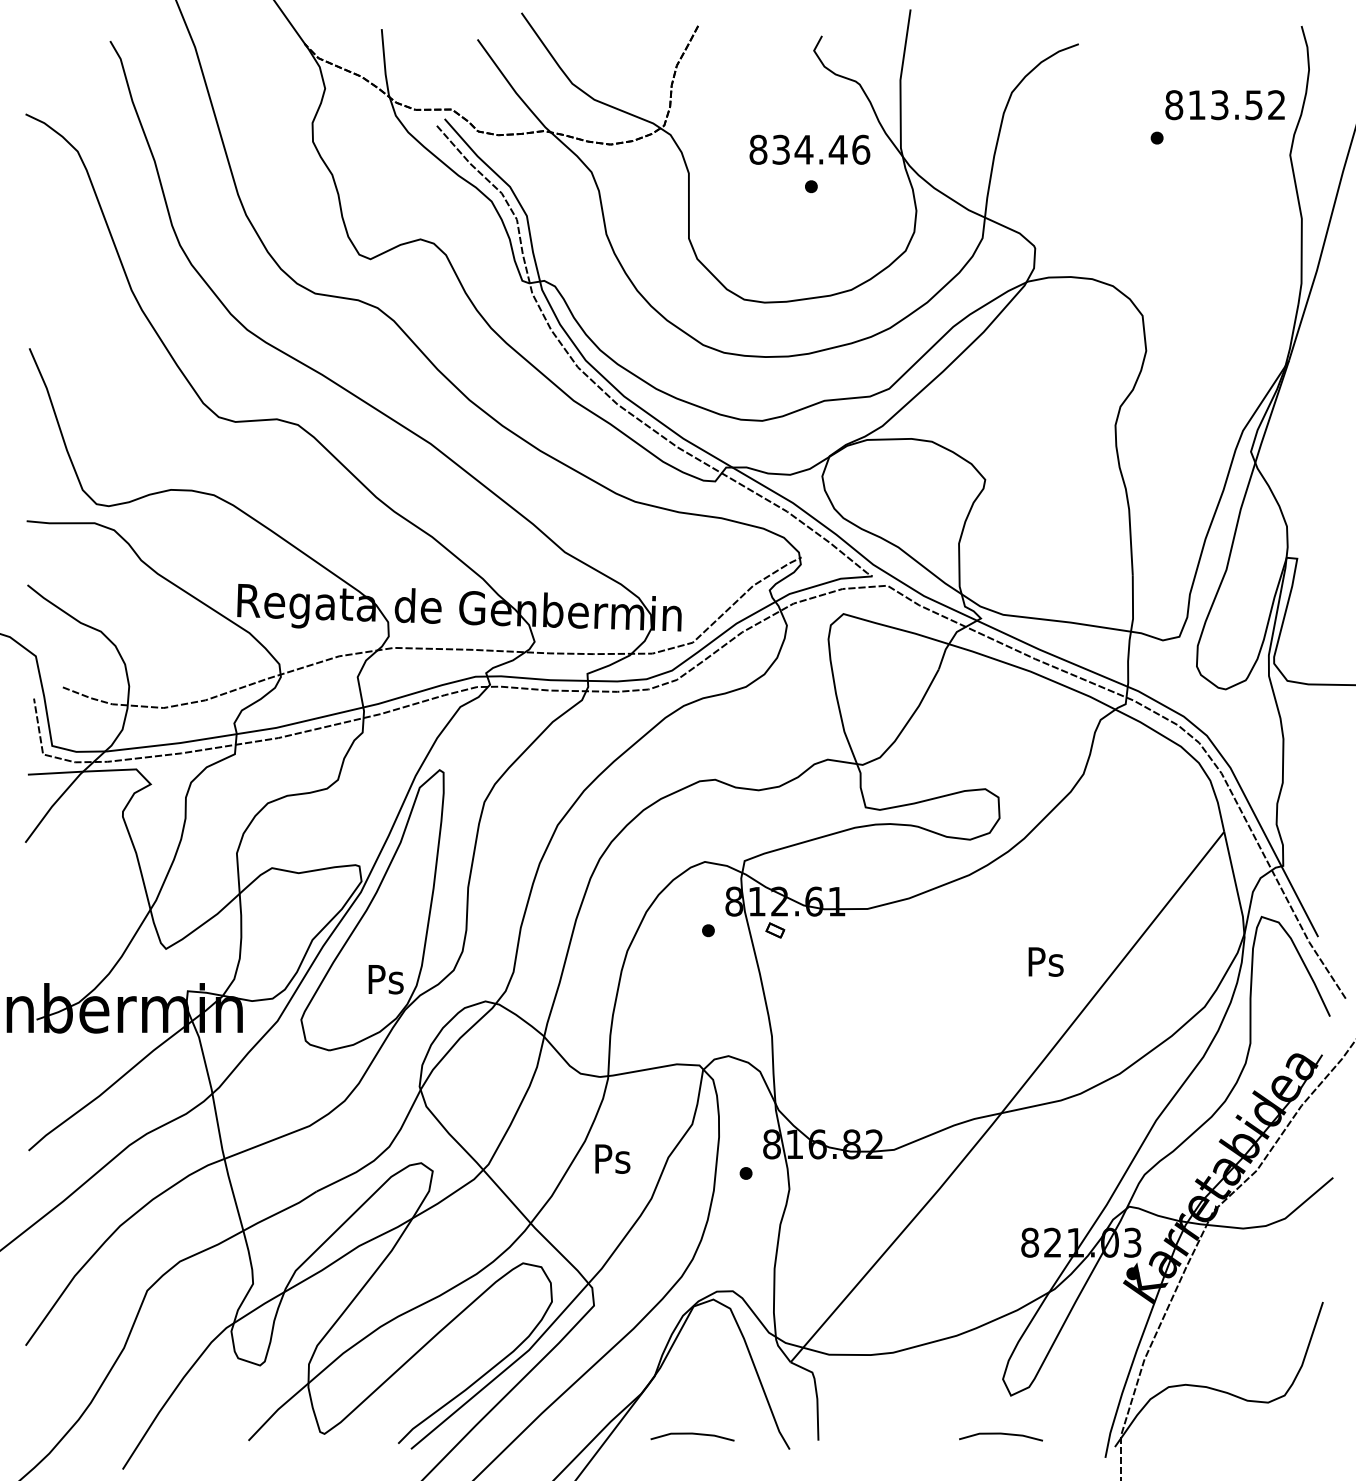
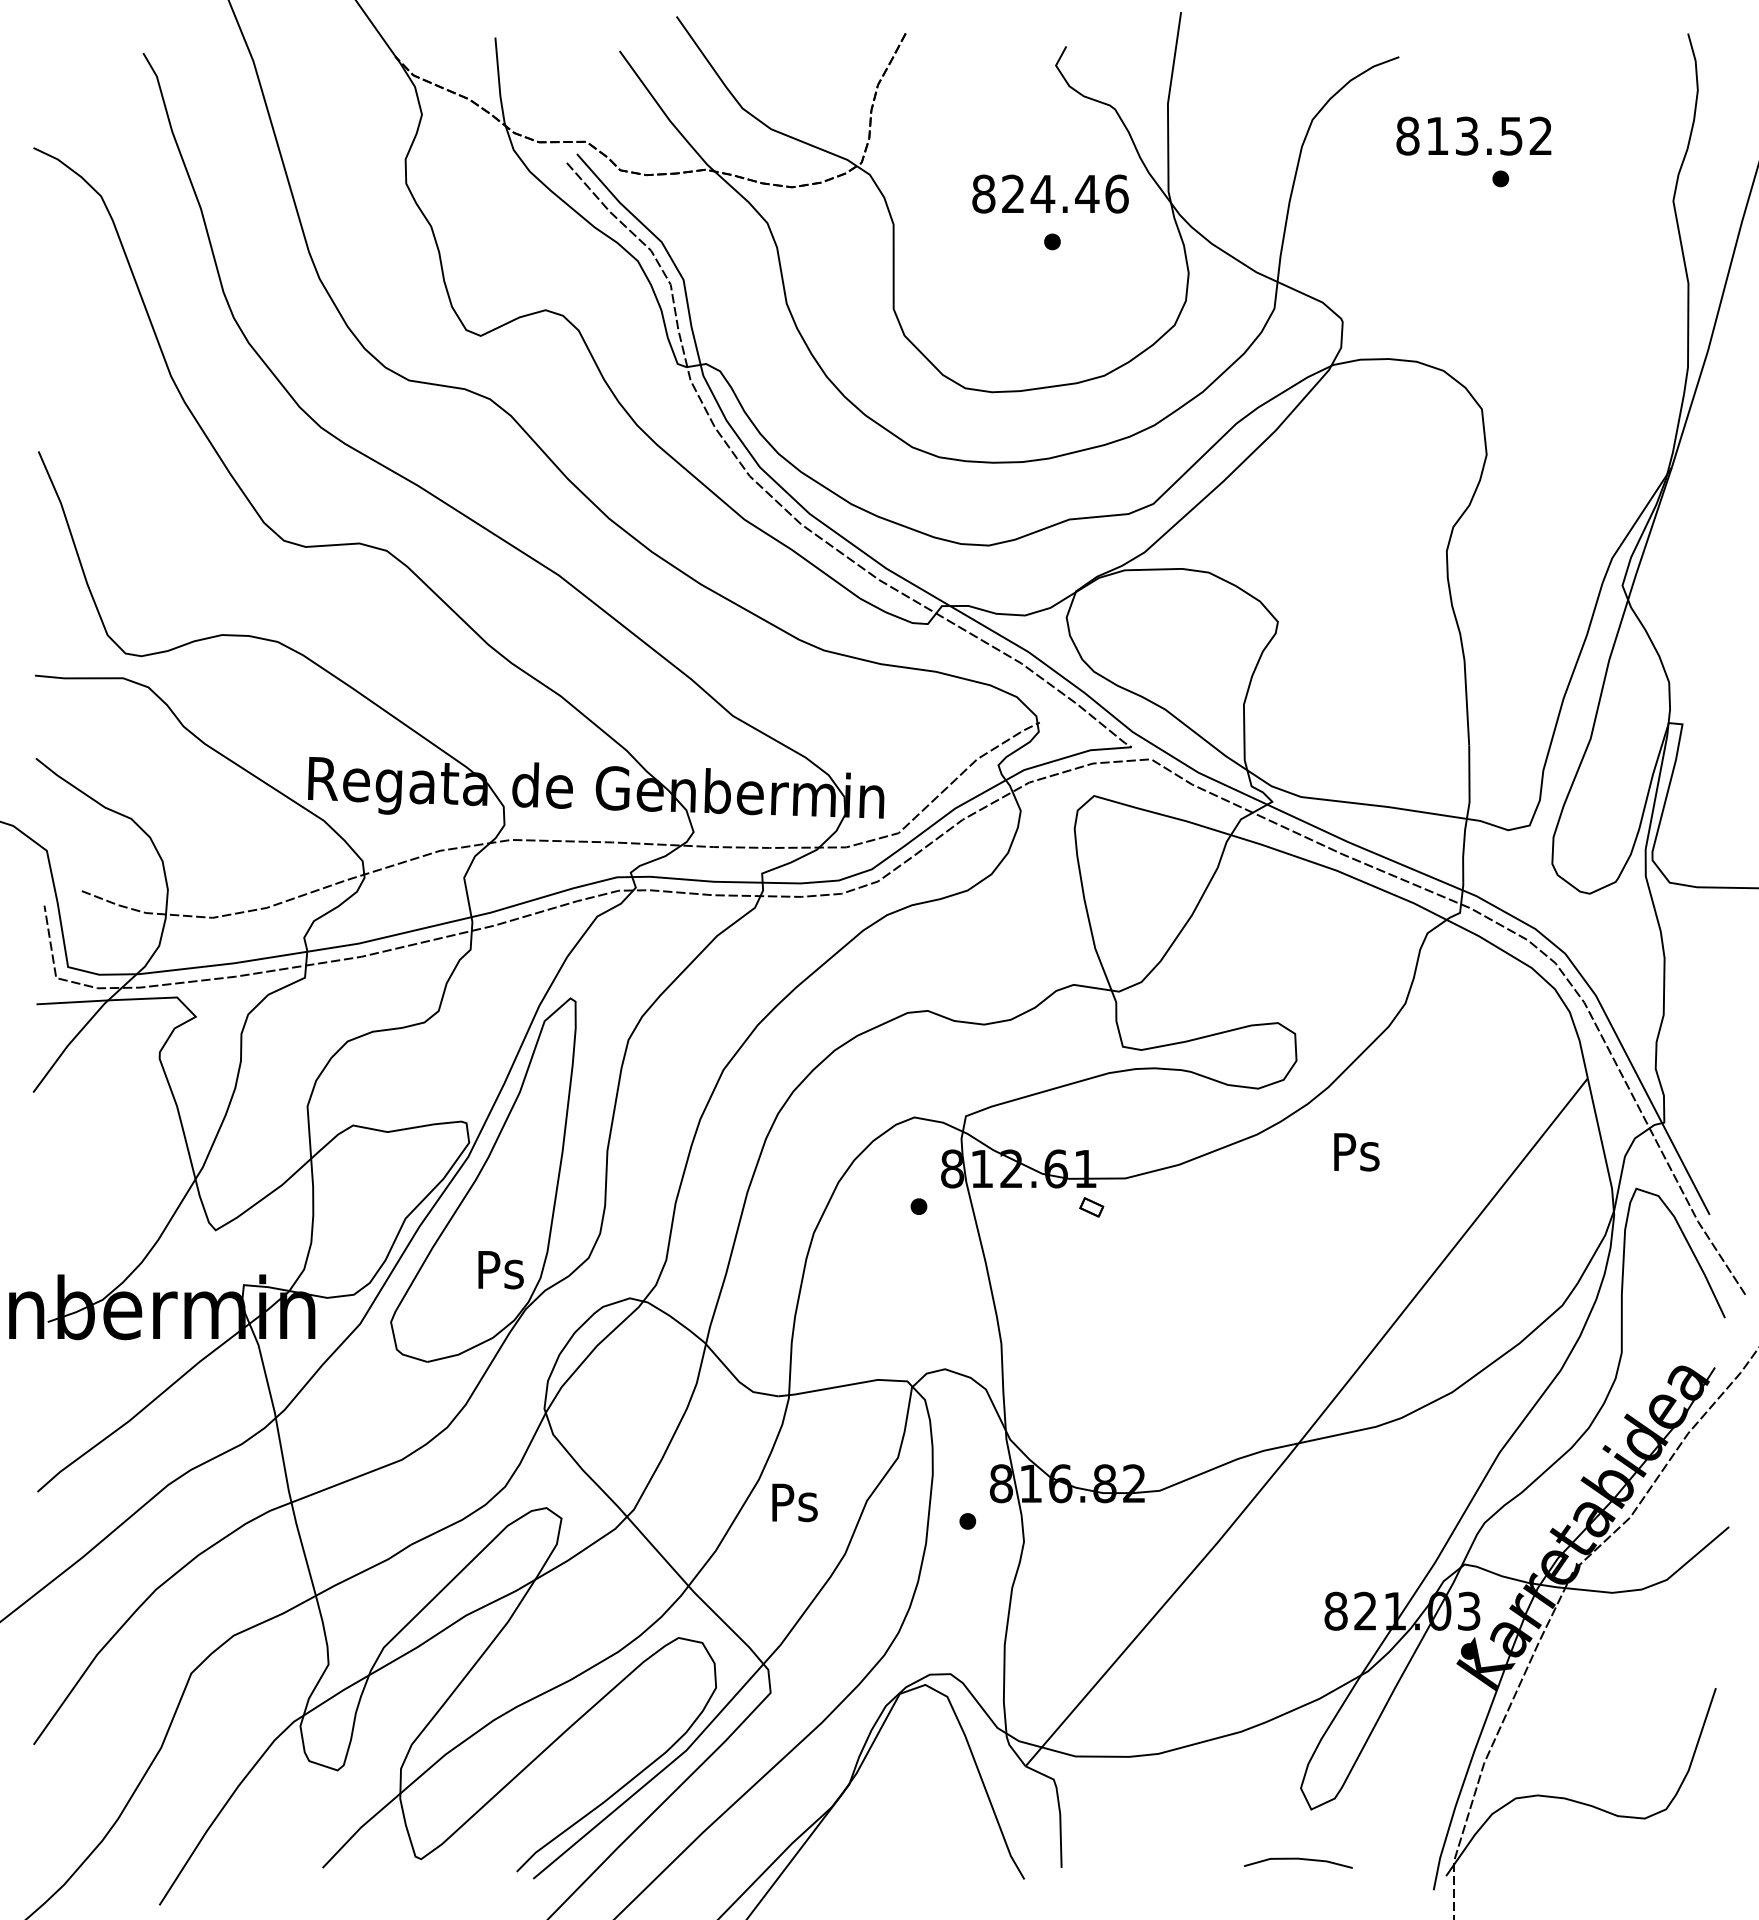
text: (1224, 104) -> (1473, 135), moved
text: (781, 150) -> (1013, 194), 834.46 -> 824.46
part: (775, 930) -> (1091, 1207), moved
text: (1045, 962) -> (1356, 1152), moved
line: (692, 1434) -> (898, 1859), removed

